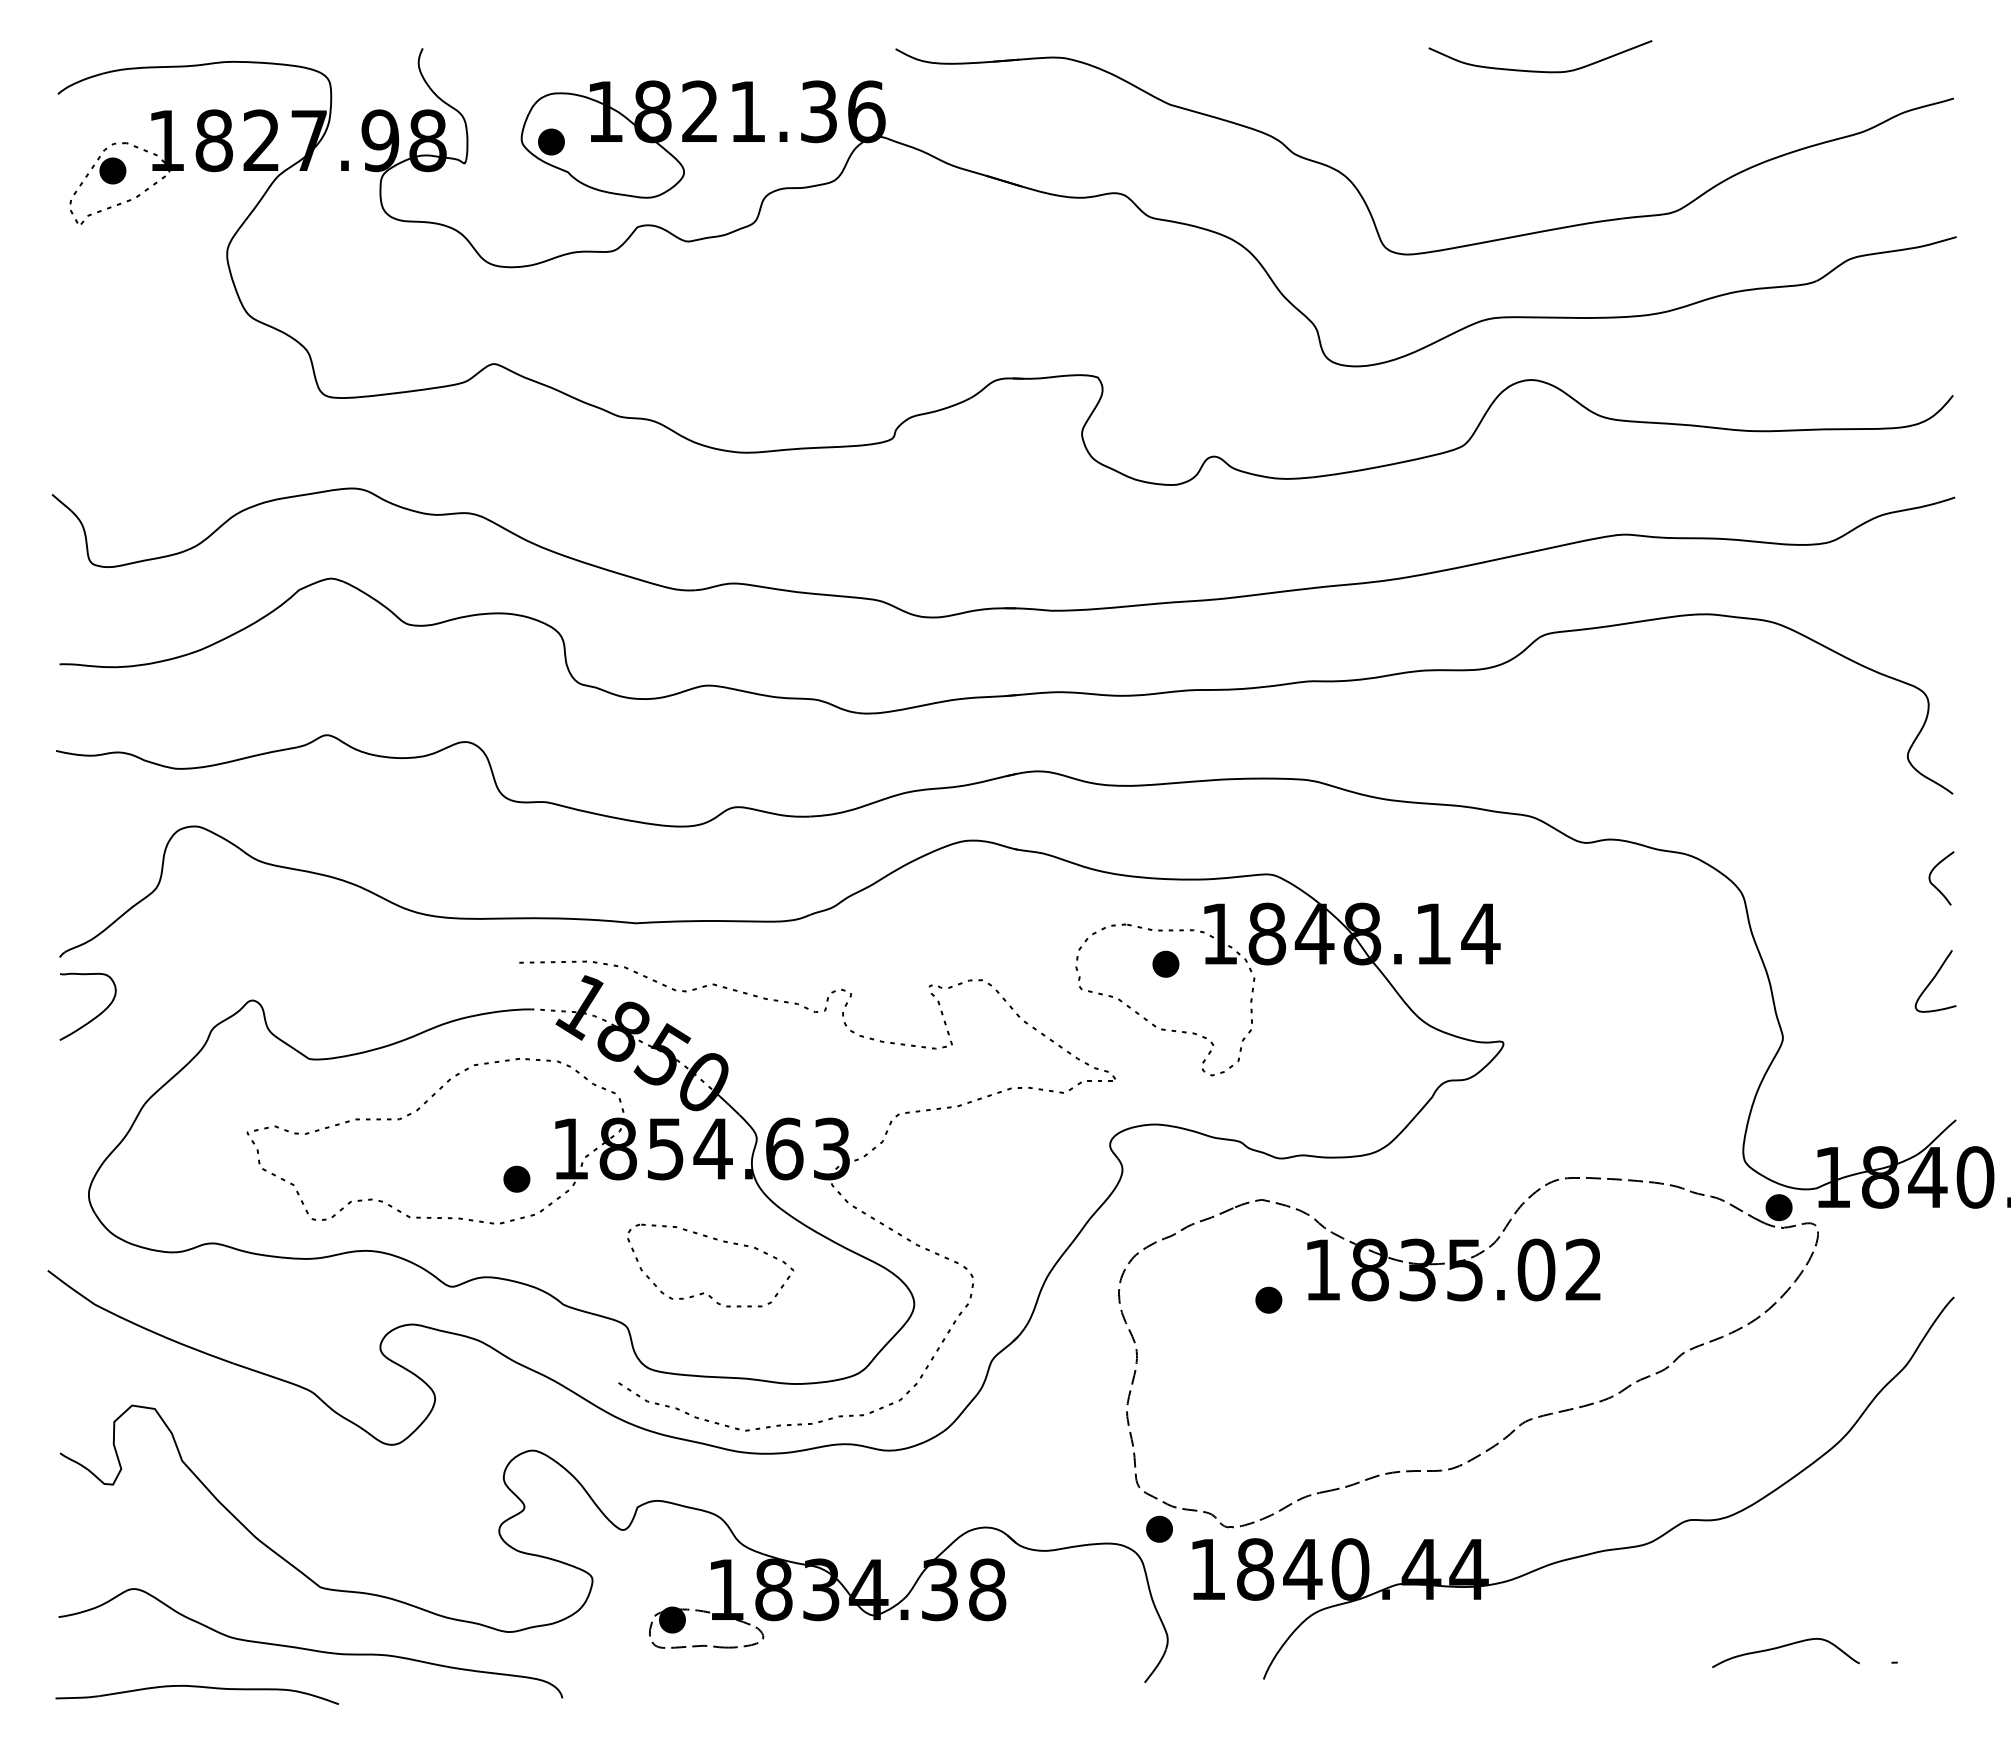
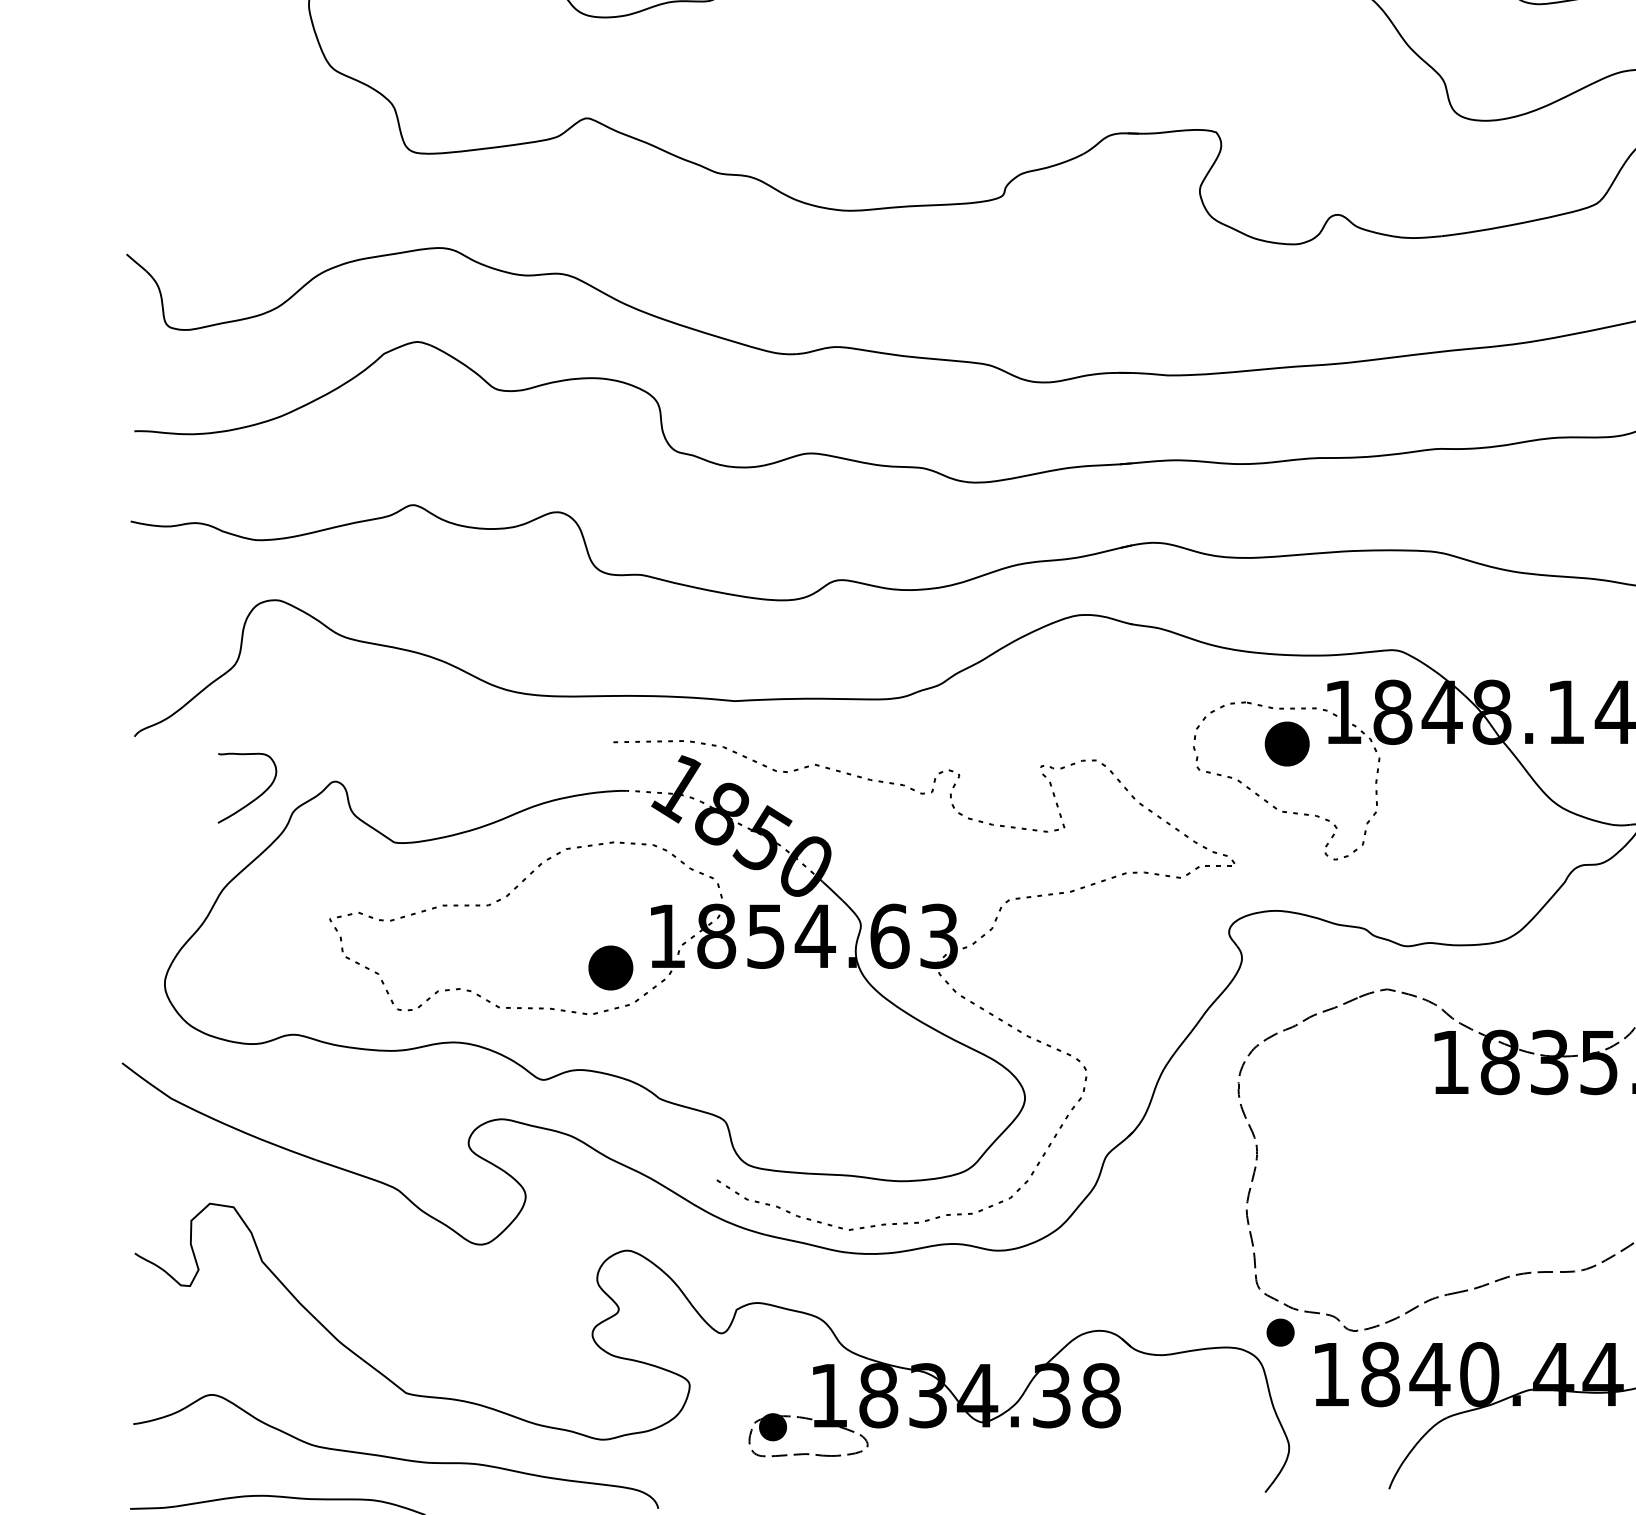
part: (1165, 963) -> (1286, 743), size x1.6
curve: (96, 1015) -> (256, 797), moved
part: (516, 1178) -> (610, 967), size x1.6
part: (716, 1240) -> (818, 1031), removed
part: (1268, 1299) -> (1394, 1093), removed

